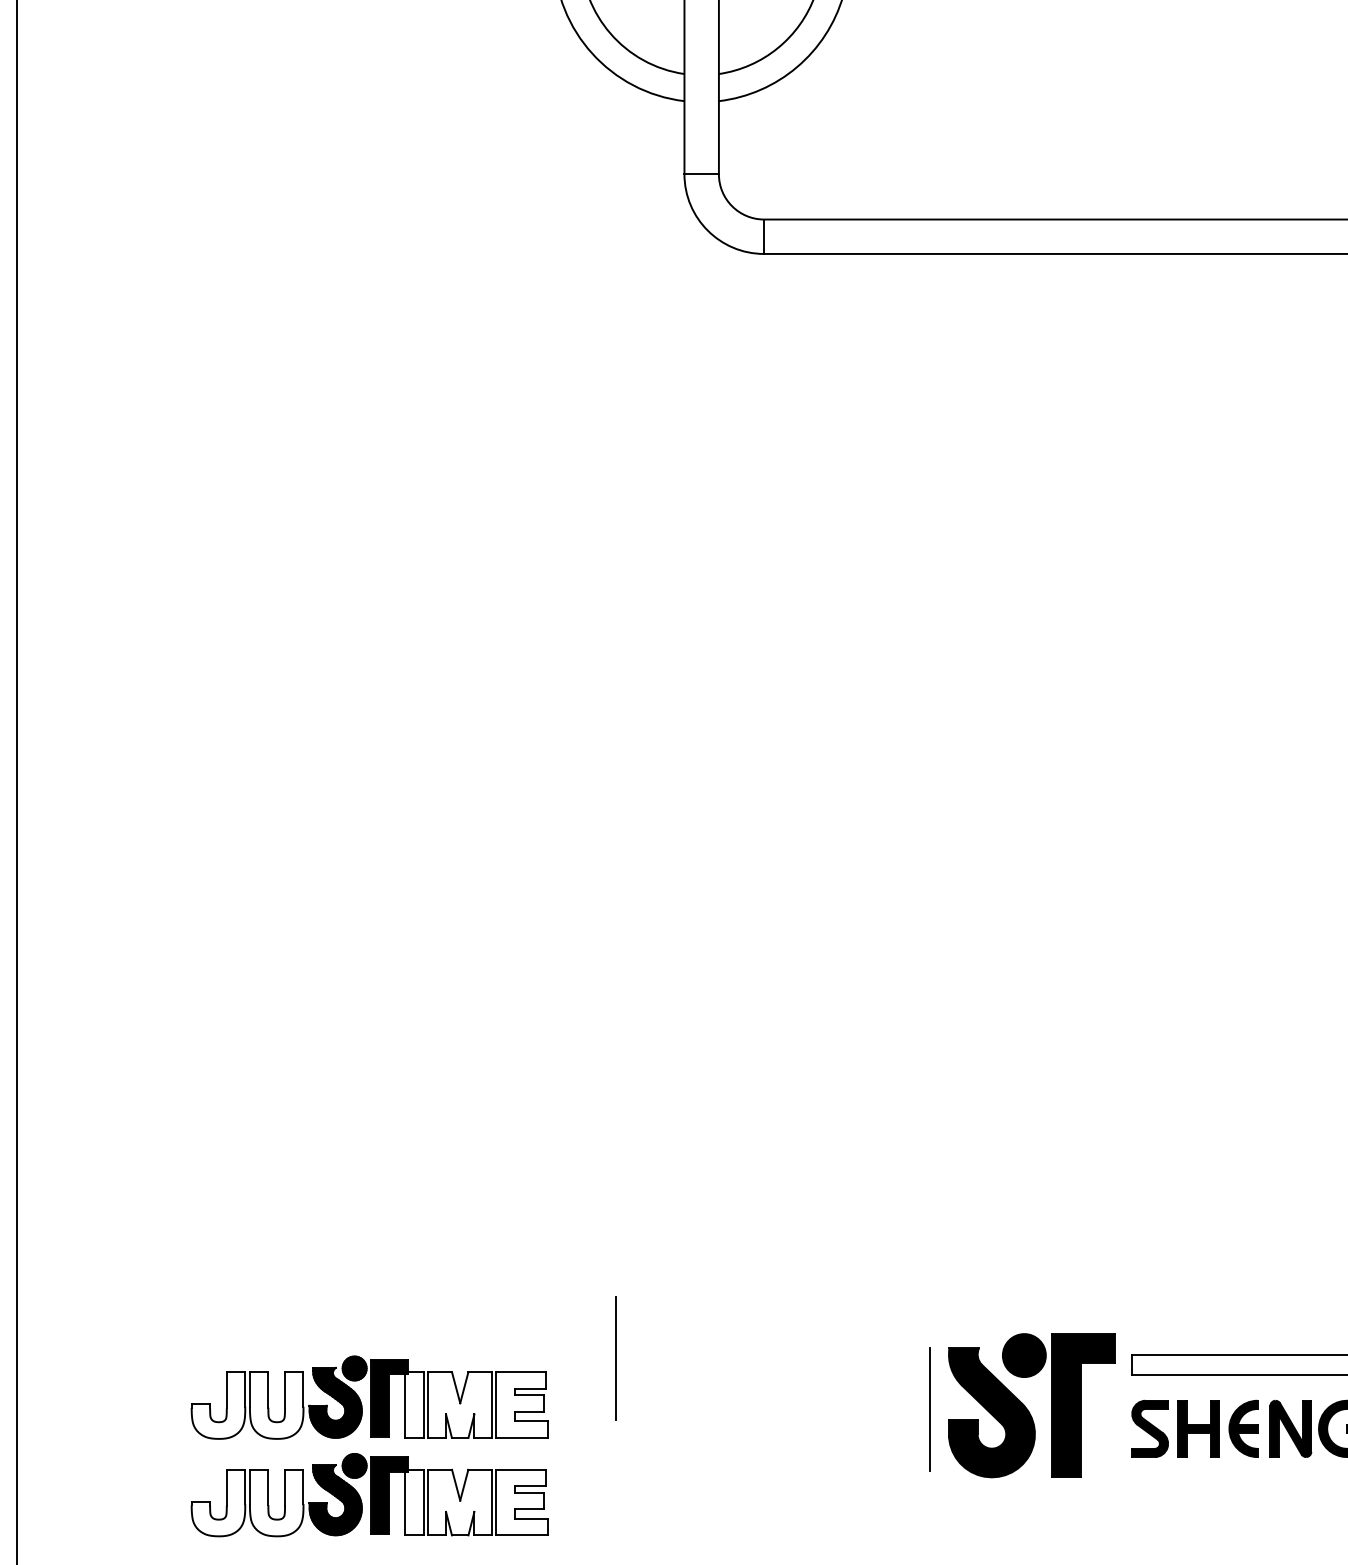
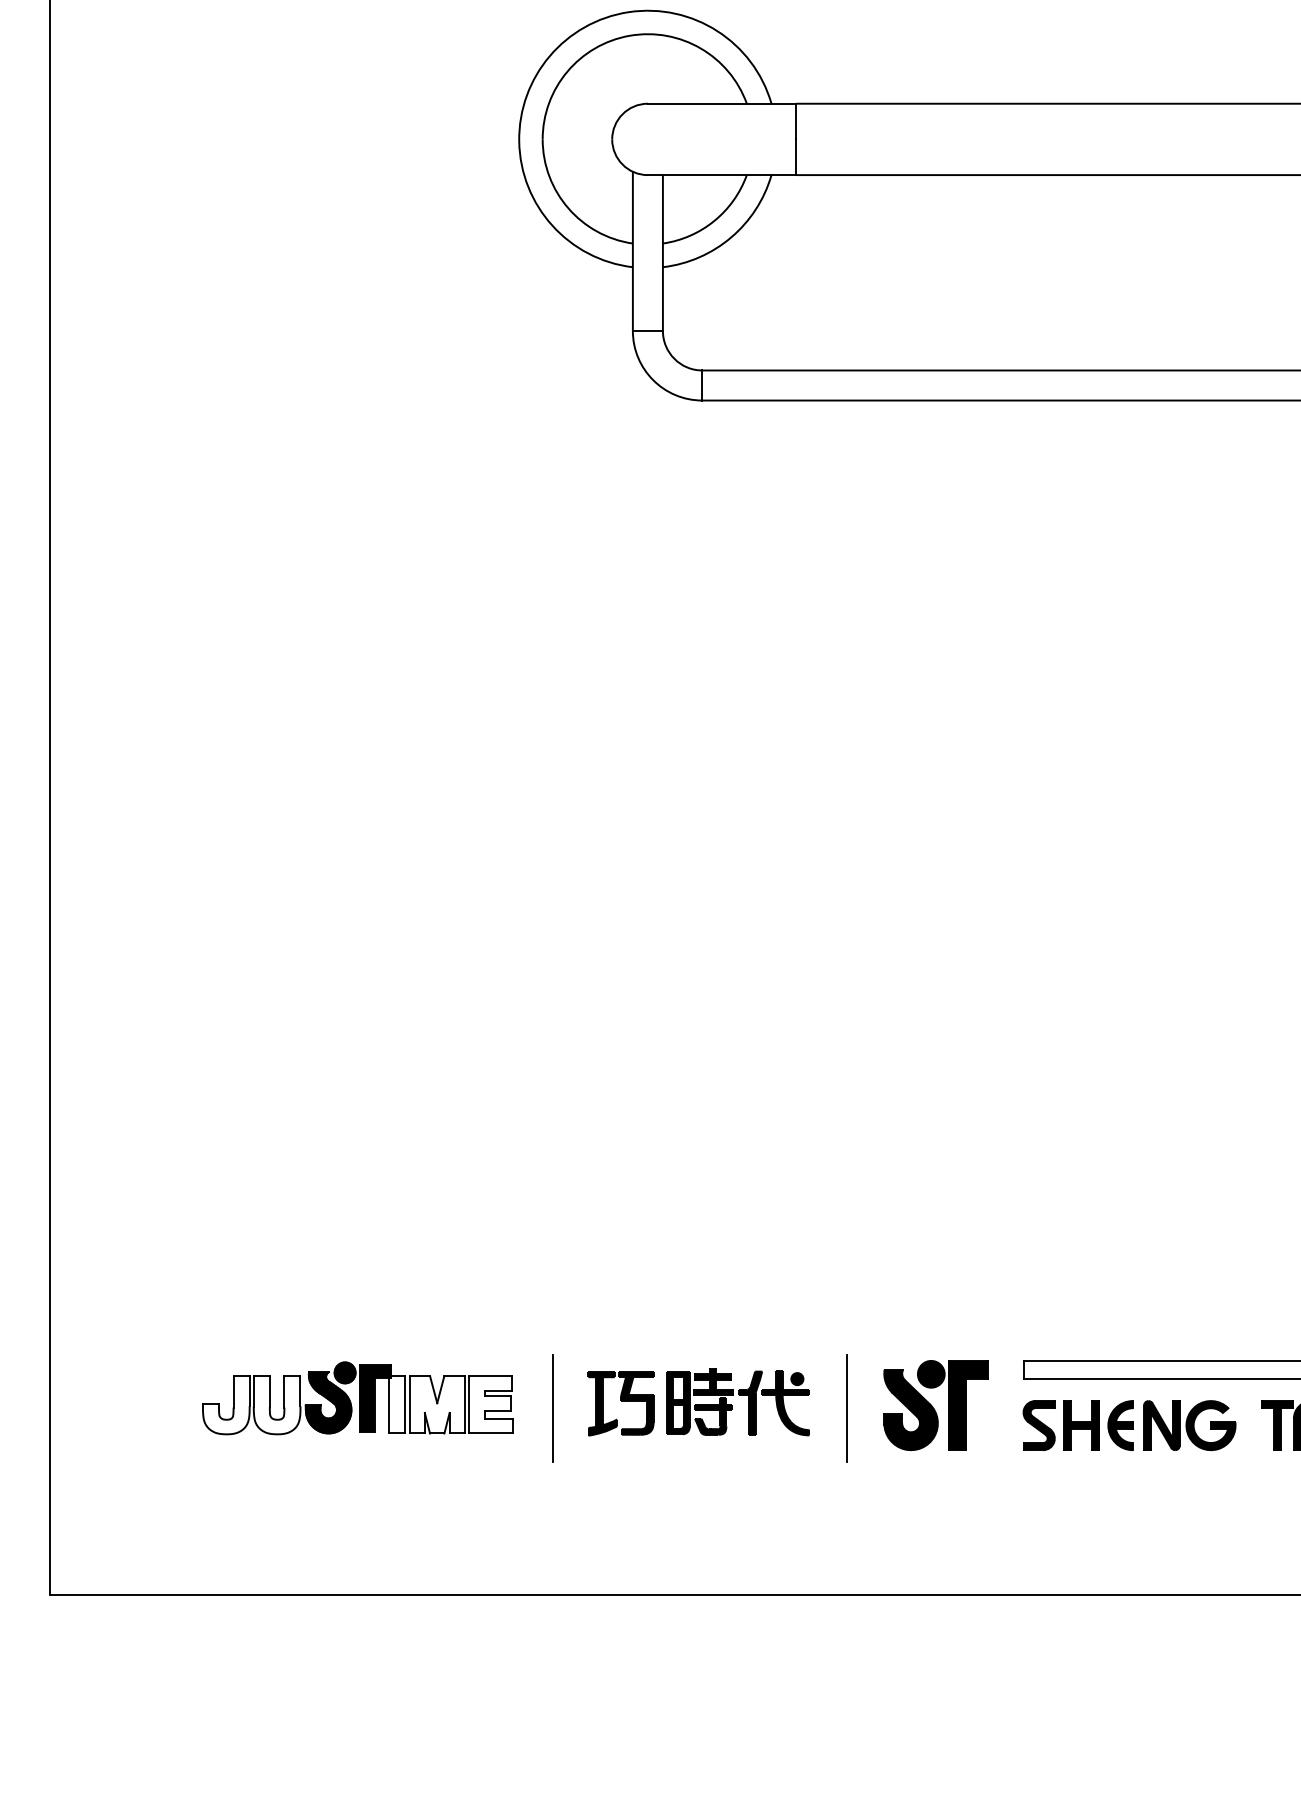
line: (615, 1358) -> (552, 1408), moved
part: (759, 1402) -> (698, 1402), added
part: (1031, 1405) -> (935, 1405), size x0.71
part: (368, 1495) -> (357, 1483), removed

